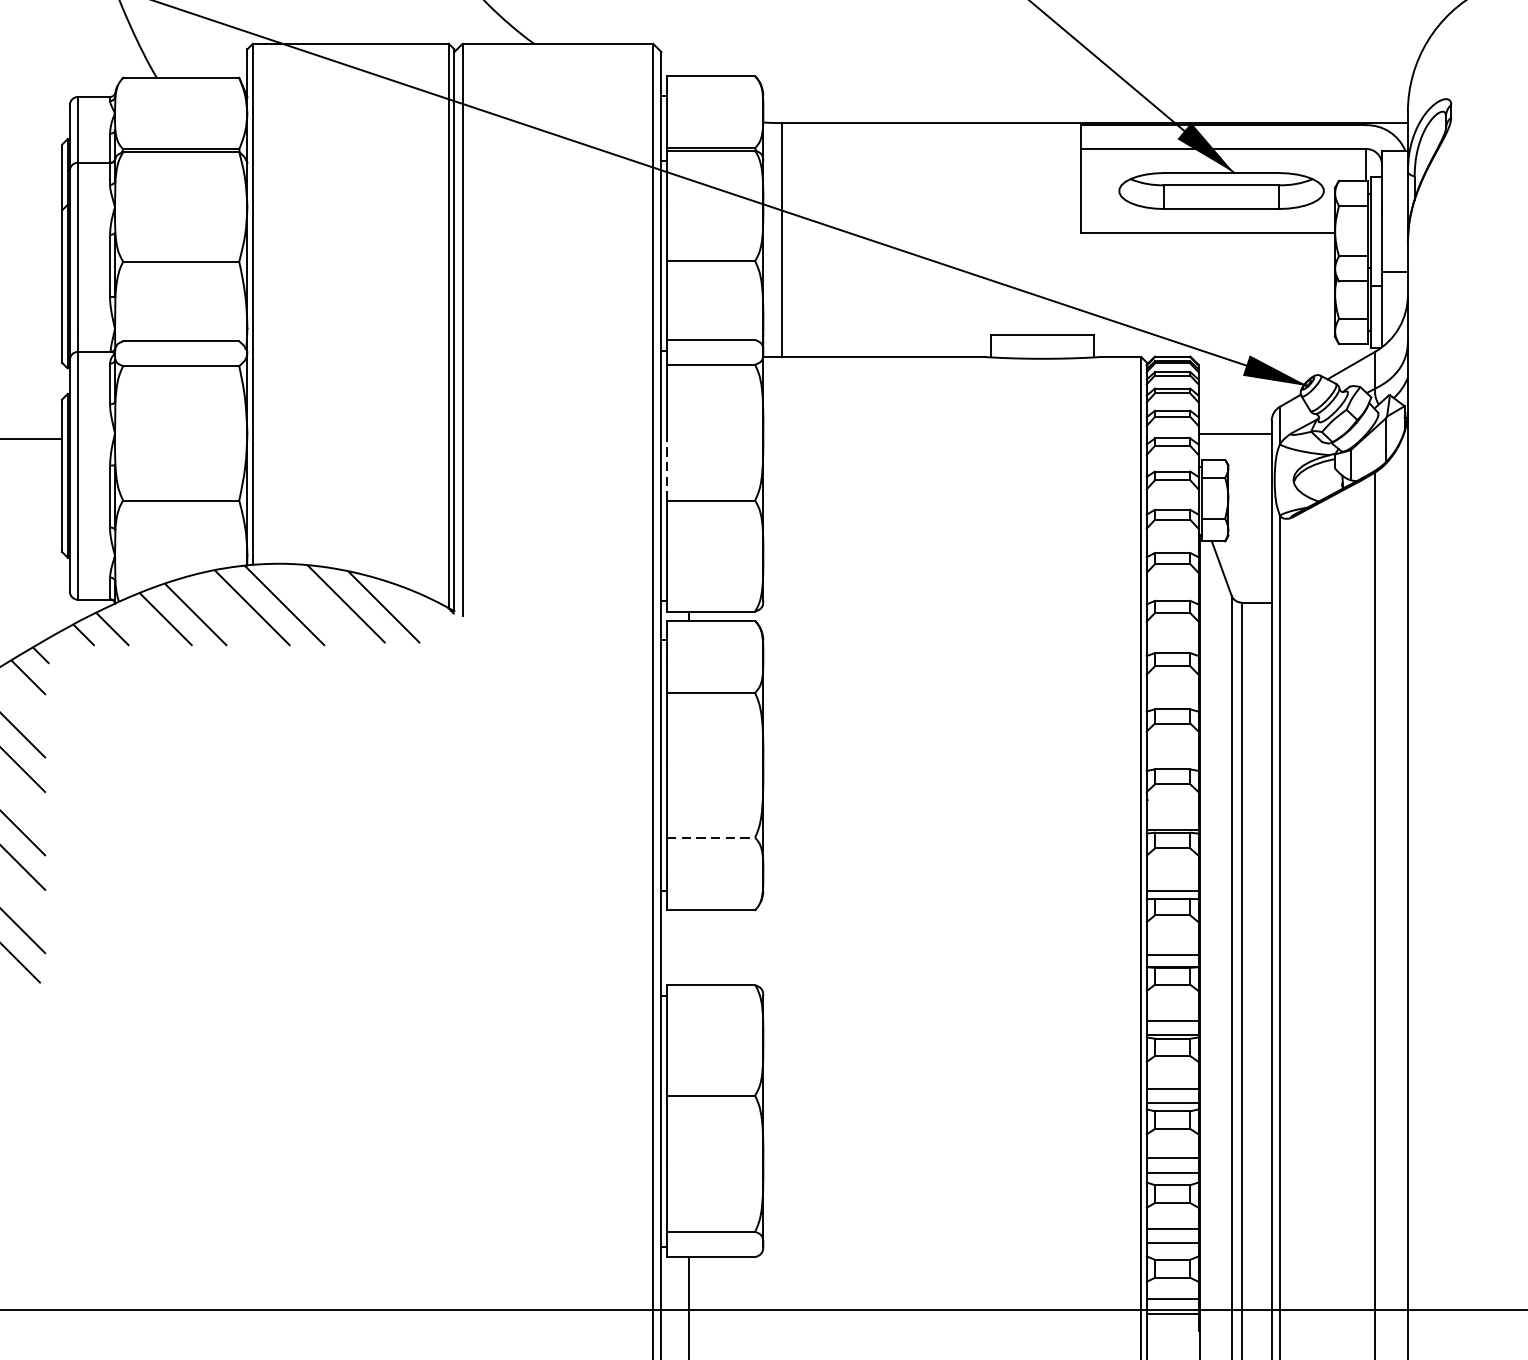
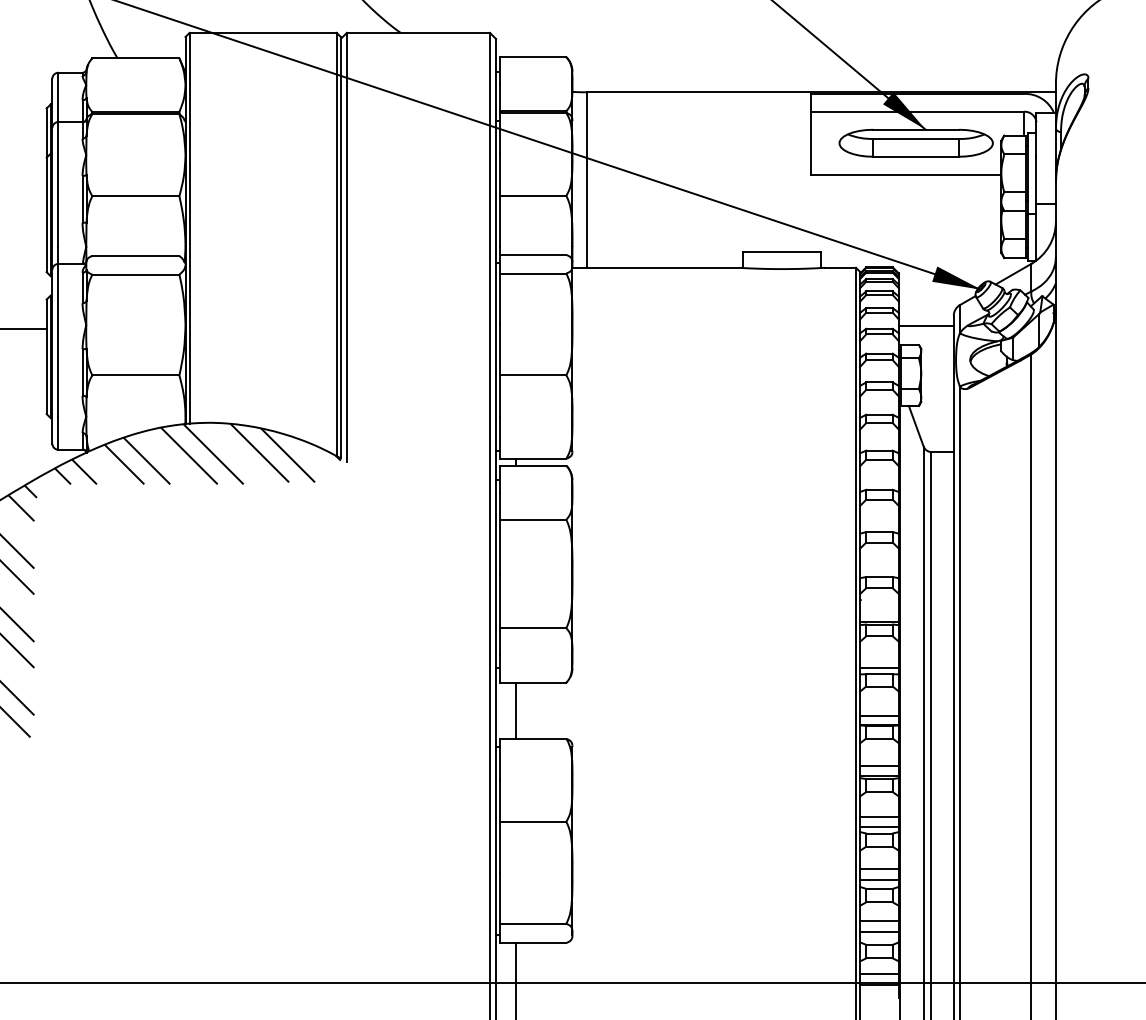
line: (667, 466) -> (500, 349), dashed -> solid
line: (711, 837) -> (533, 628), dashed -> solid
line: (688, 947) -> (516, 710), added

